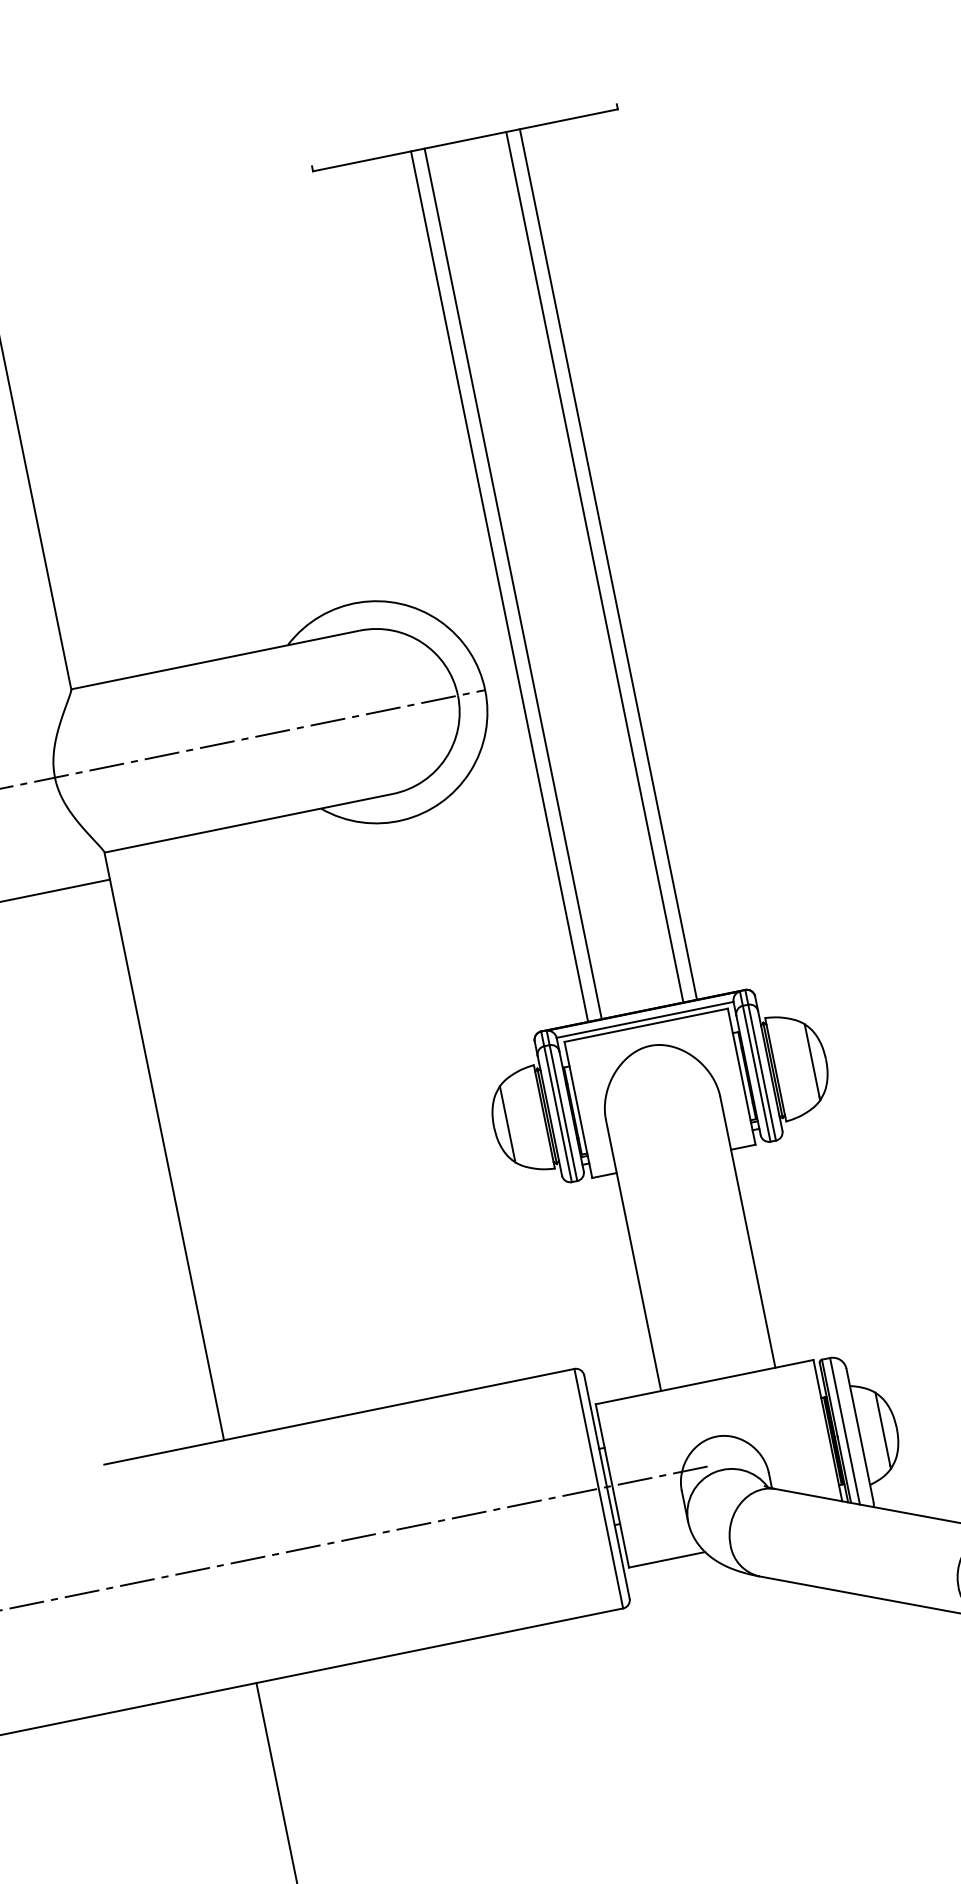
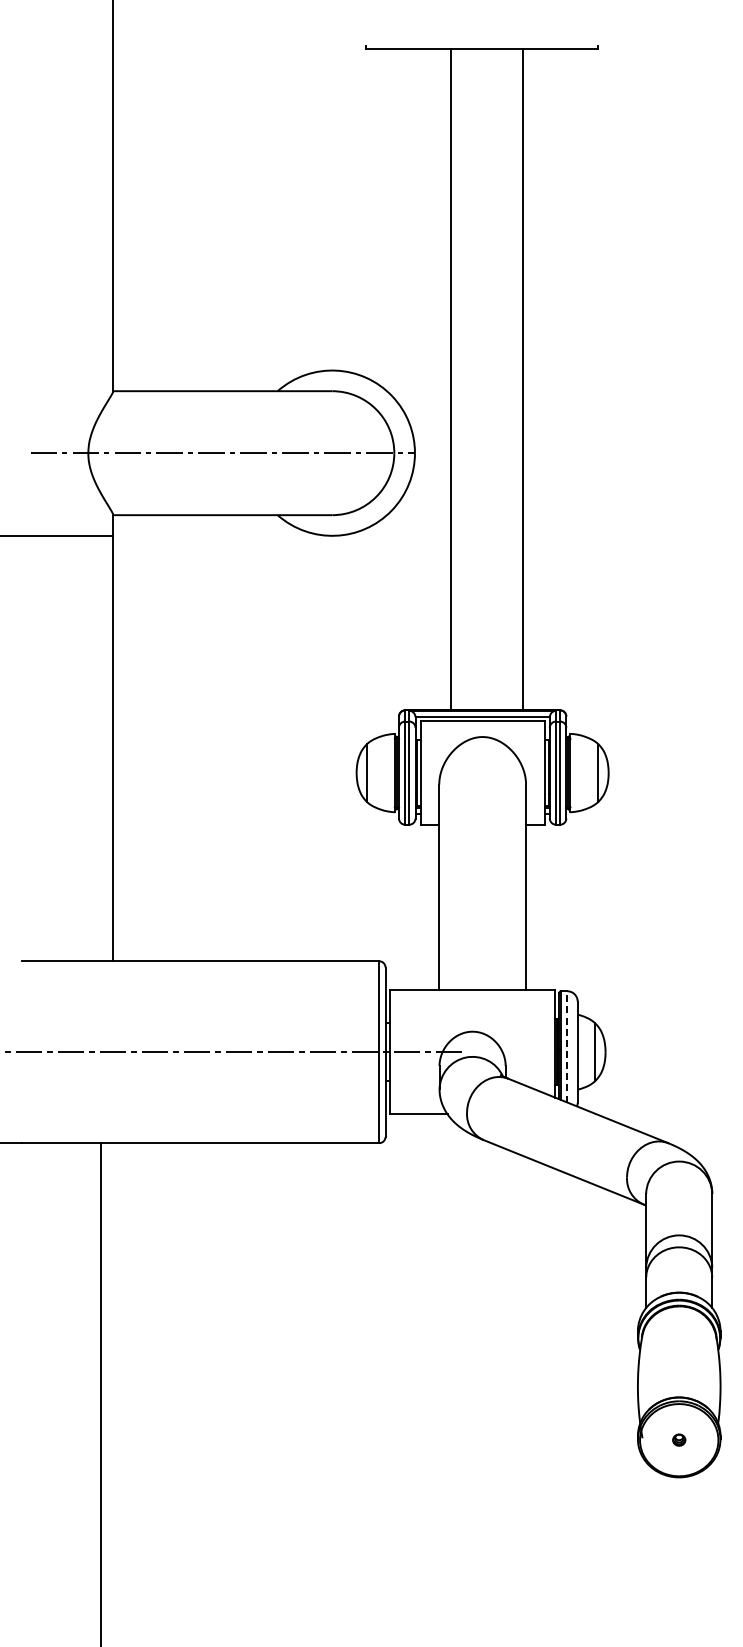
line: (595, 566) -> (513, 379), removed
line: (499, 586) -> (440, 379), removed
line: (845, 1430) -> (567, 1046), solid -> dashed

